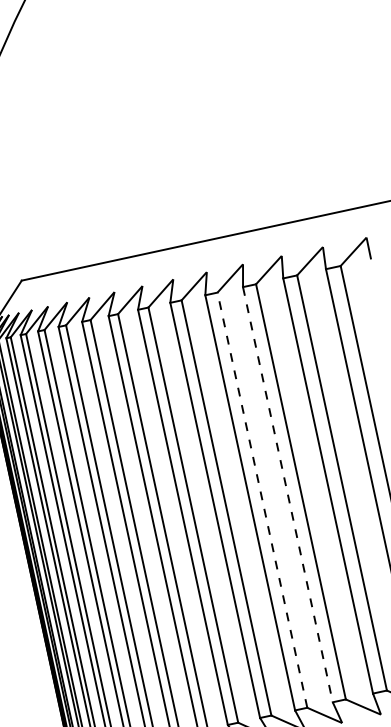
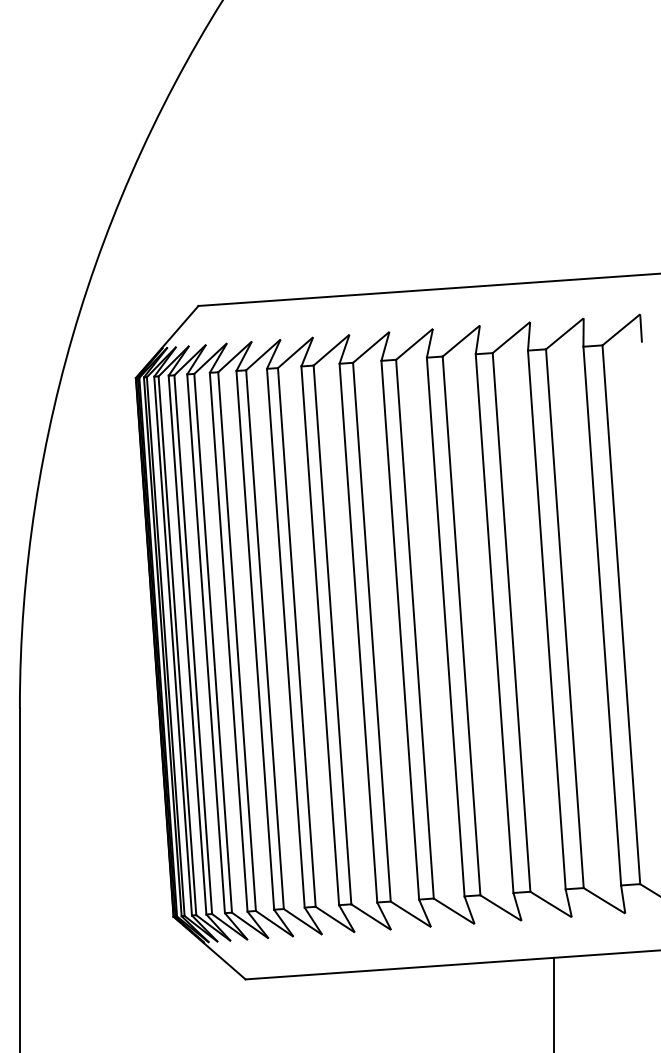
line: (287, 495) -> (494, 624), dashed -> solid
line: (262, 499) -> (461, 625), dashed -> solid

